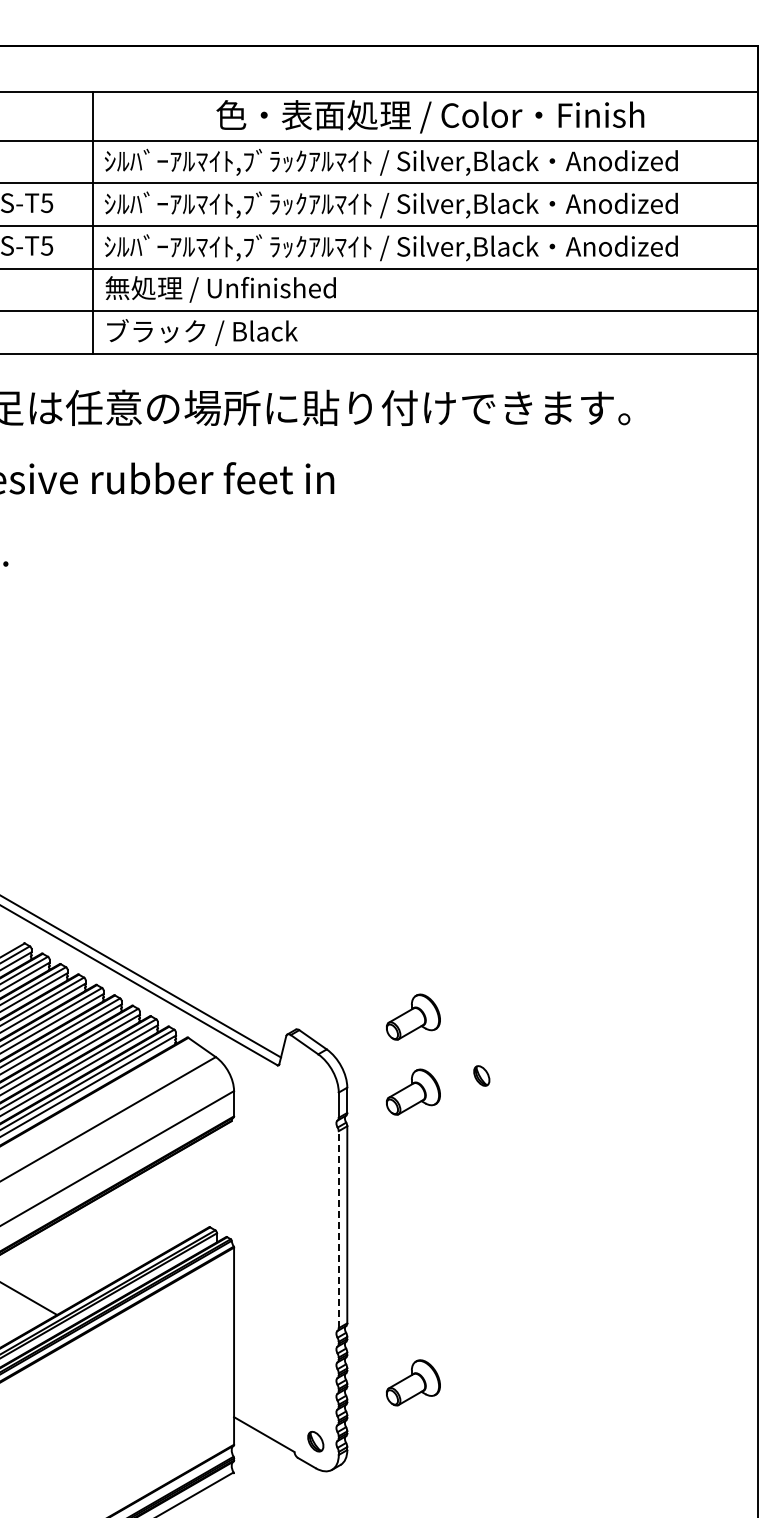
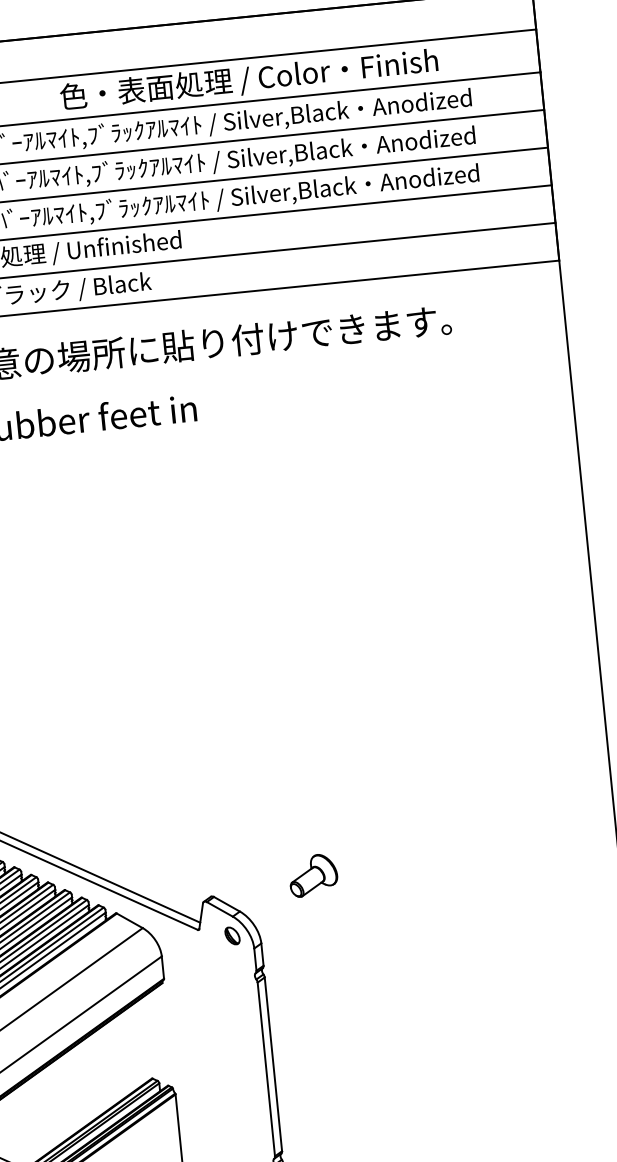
part: (481, 1075) -> (232, 935), moved
part: (413, 1091) -> (320, 941), removed
line: (338, 1229) -> (266, 1069), dashed -> solid

